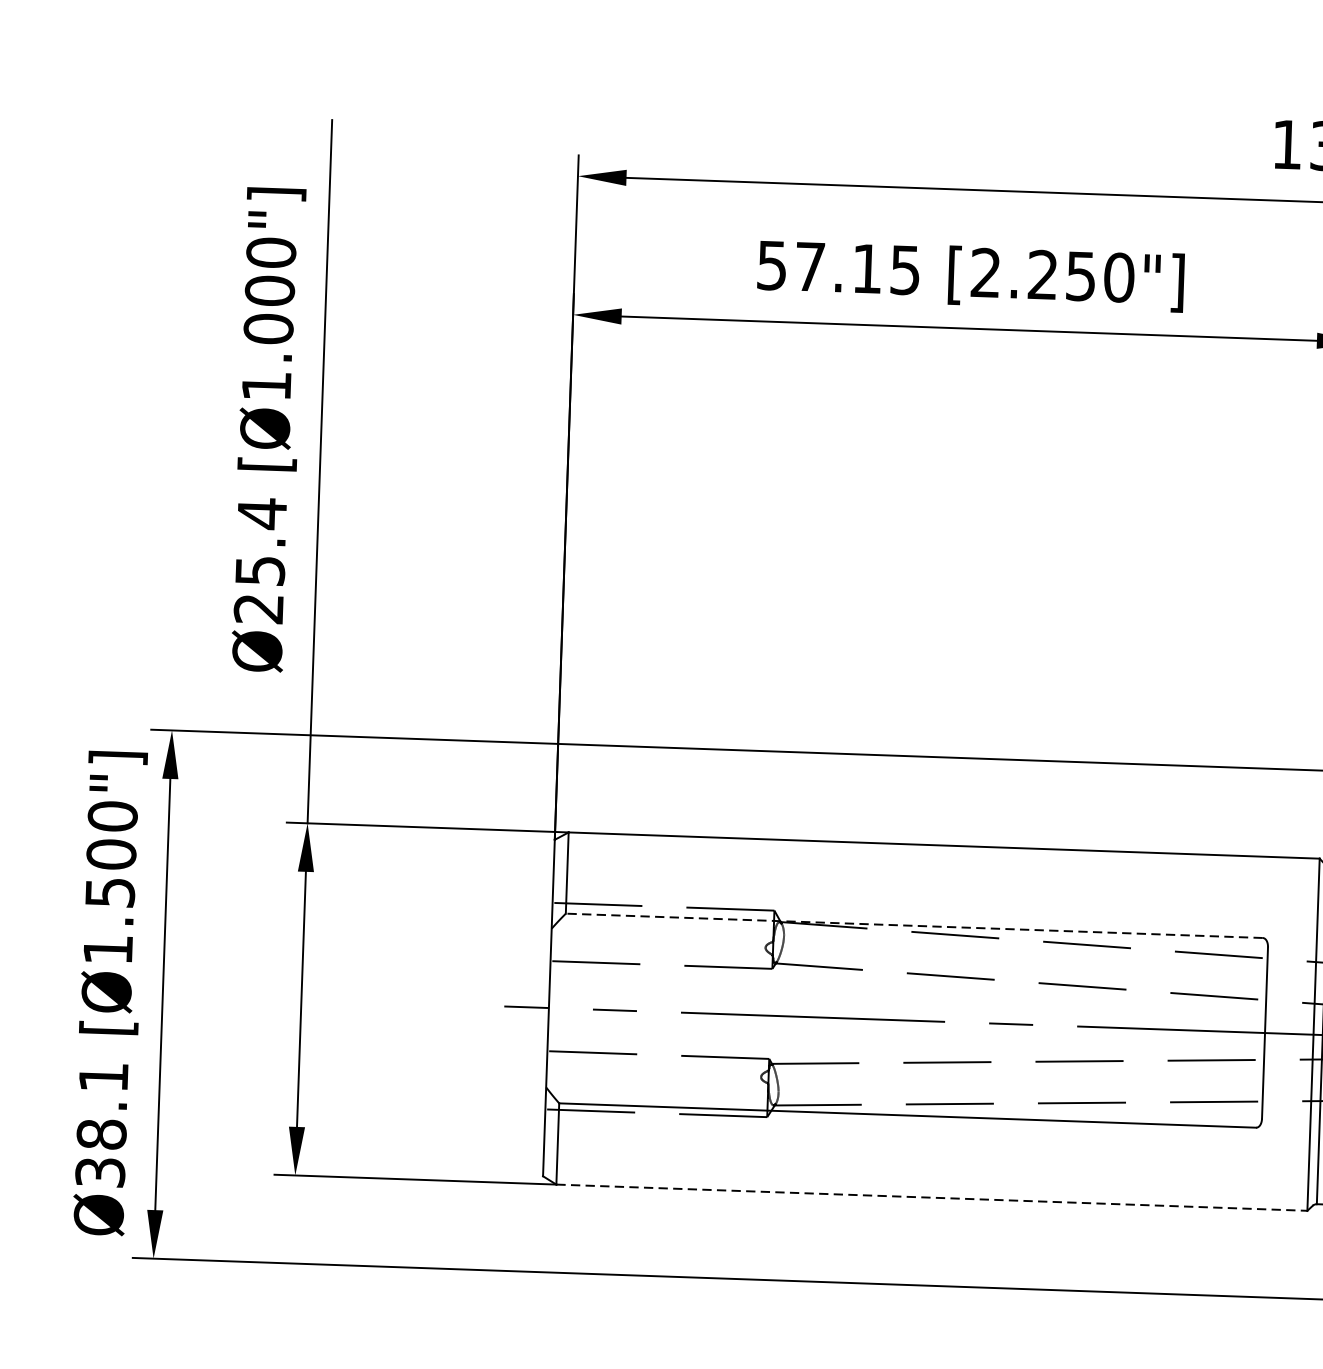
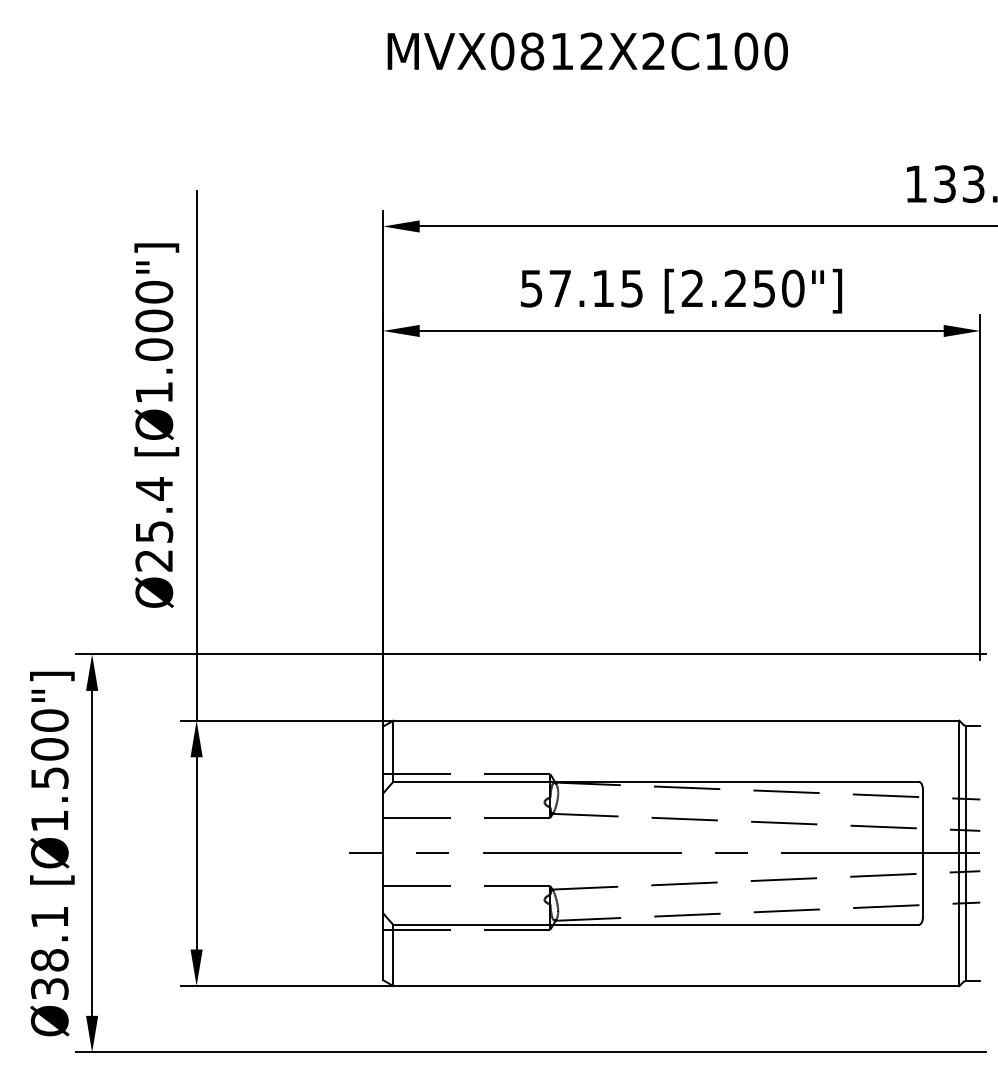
line: (914, 925) -> (656, 781), dashed -> solid
line: (932, 1198) -> (676, 986), dashed -> solid

